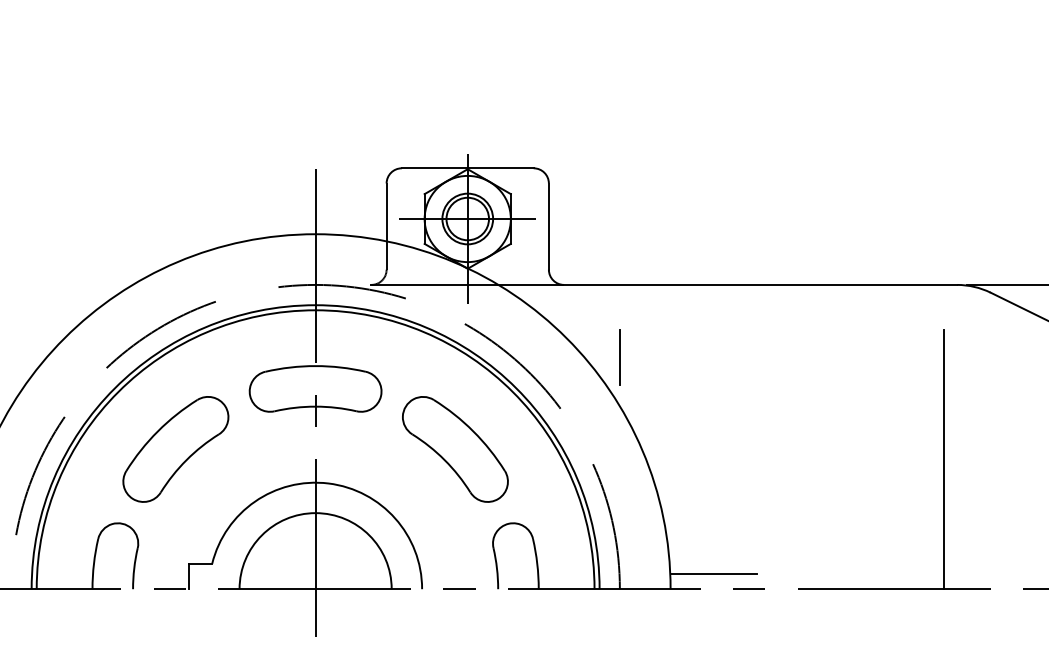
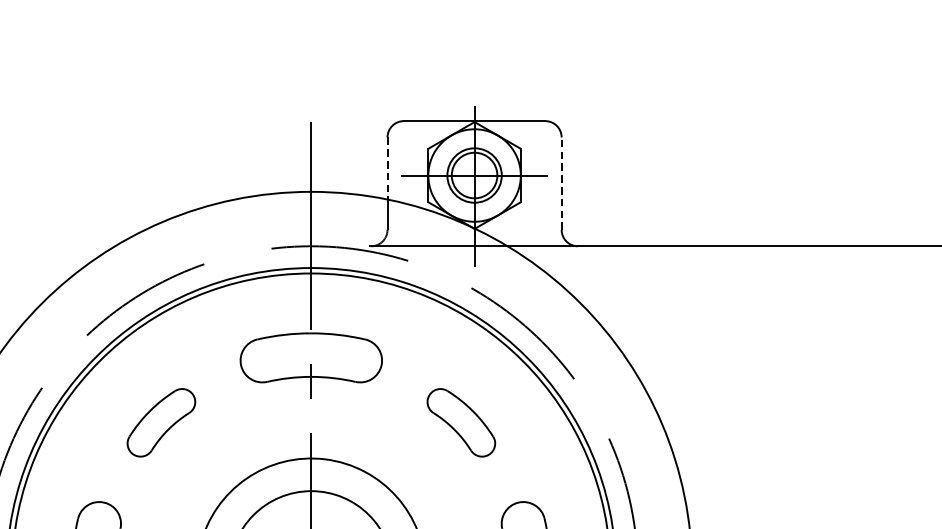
line: (386, 212) -> (387, 168), solid -> dashed
line: (548, 226) -> (561, 183), solid -> dashed
line: (619, 357) -> (637, 324), removed
part: (175, 449) -> (160, 422), size x0.6
part: (455, 449) -> (461, 422), size x0.6

